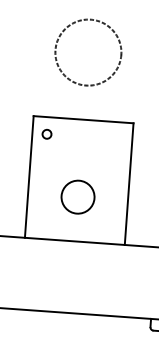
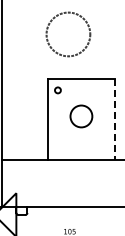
circle: (88, 52) -> (68, 34), moved
line: (129, 184) -> (114, 119), solid -> dashed
circle: (78, 197) -> (81, 116), moved

